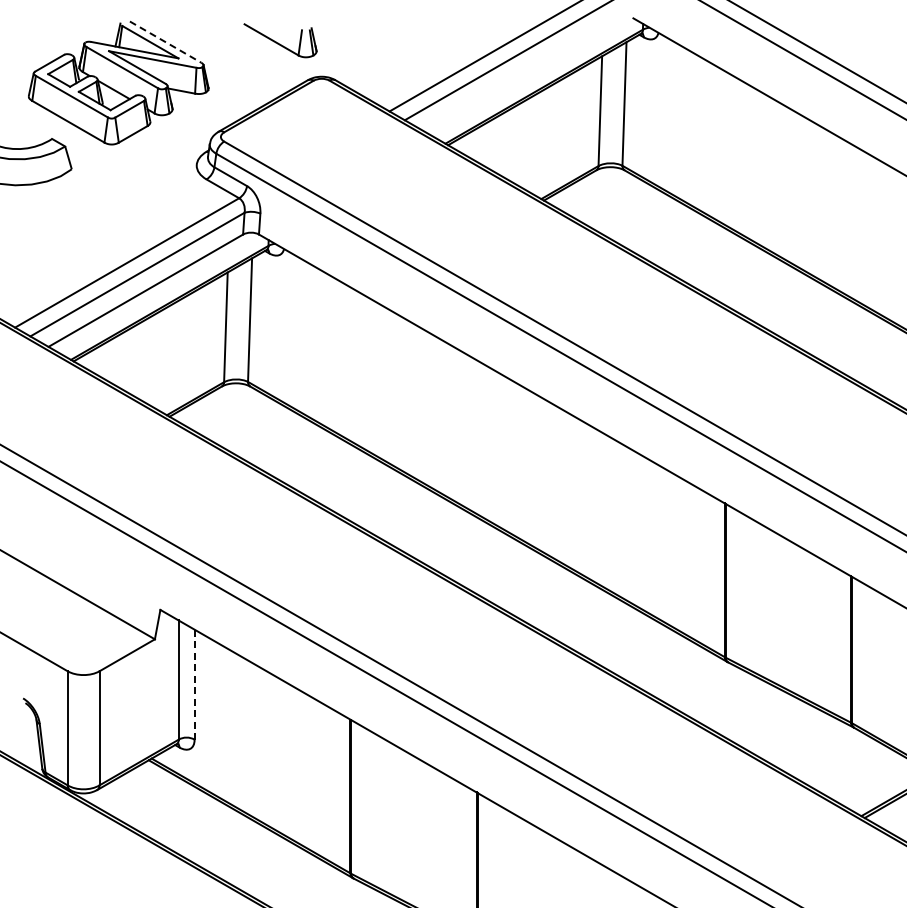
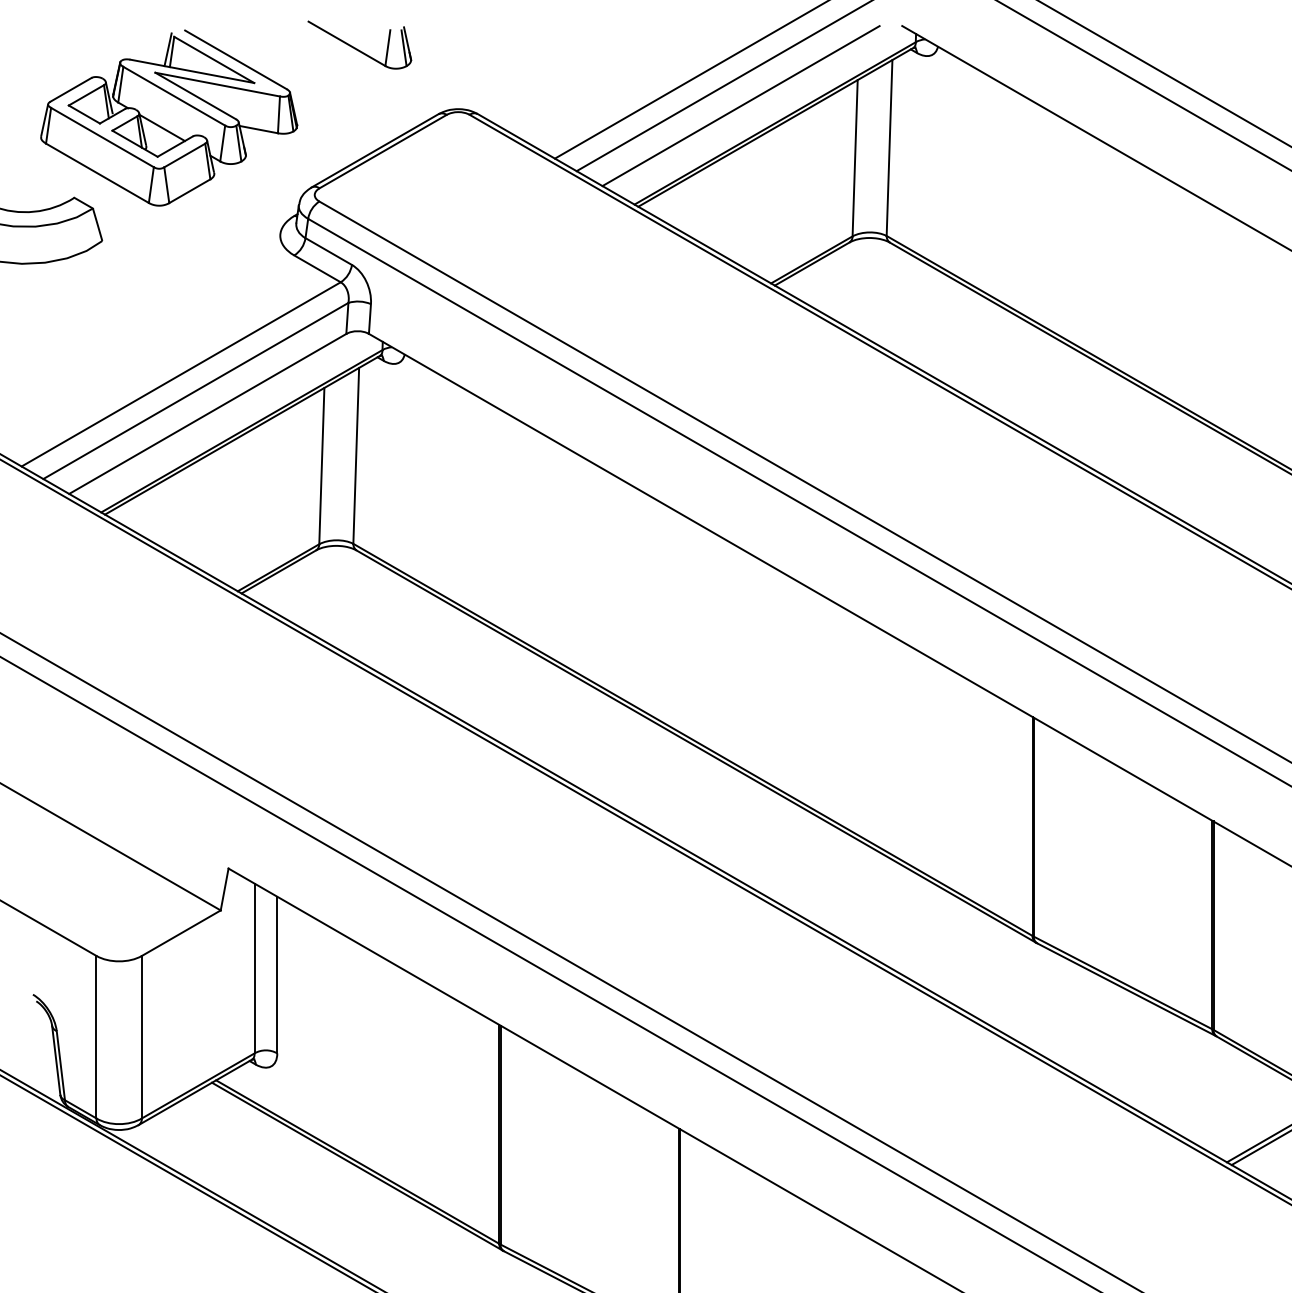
part: (280, 40) -> (359, 44), moved
line: (166, 42) -> (237, 60), dashed -> solid
line: (519, 74) -> (740, 105), added
line: (194, 685) -> (277, 976), dashed -> solid

